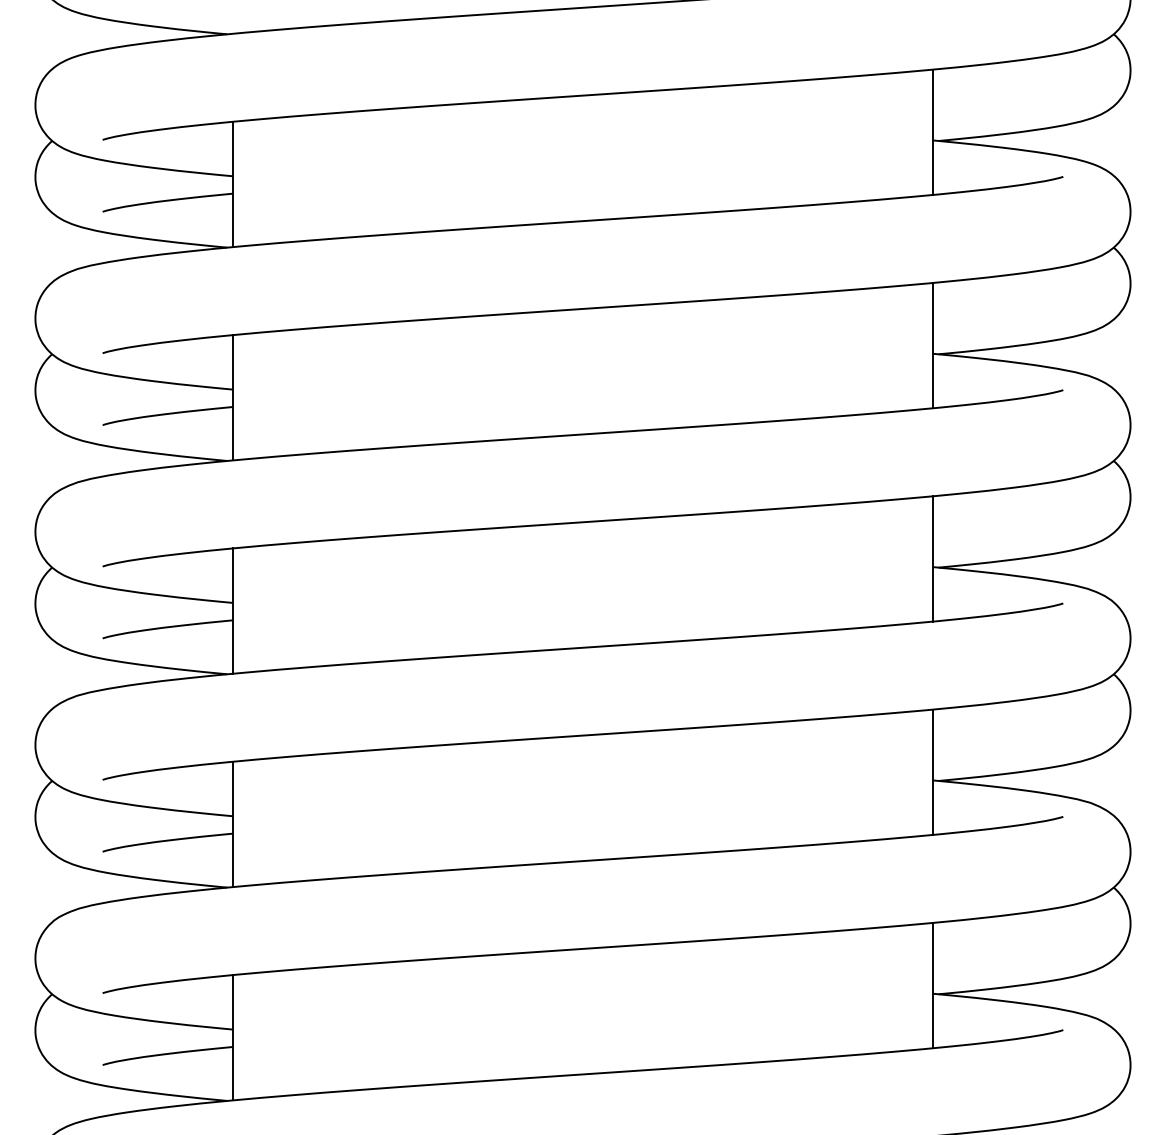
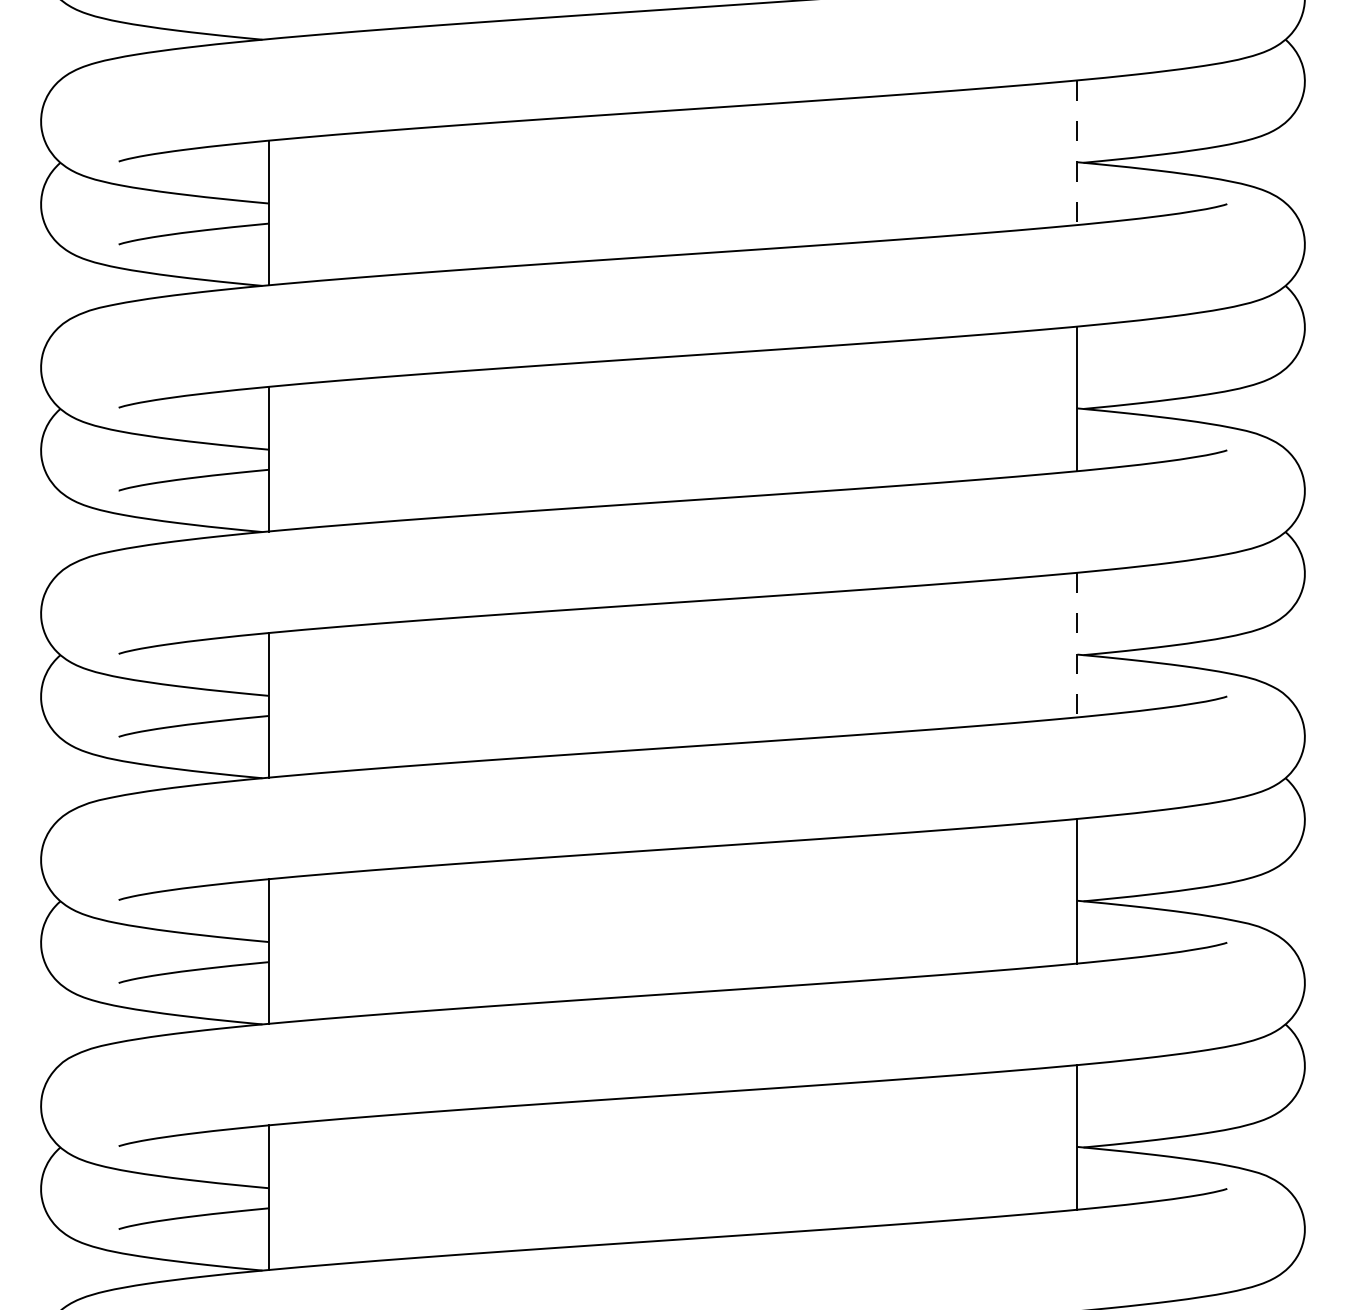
line: (933, 132) -> (1077, 153), solid -> dashed
line: (933, 558) -> (1077, 644), solid -> dashed

